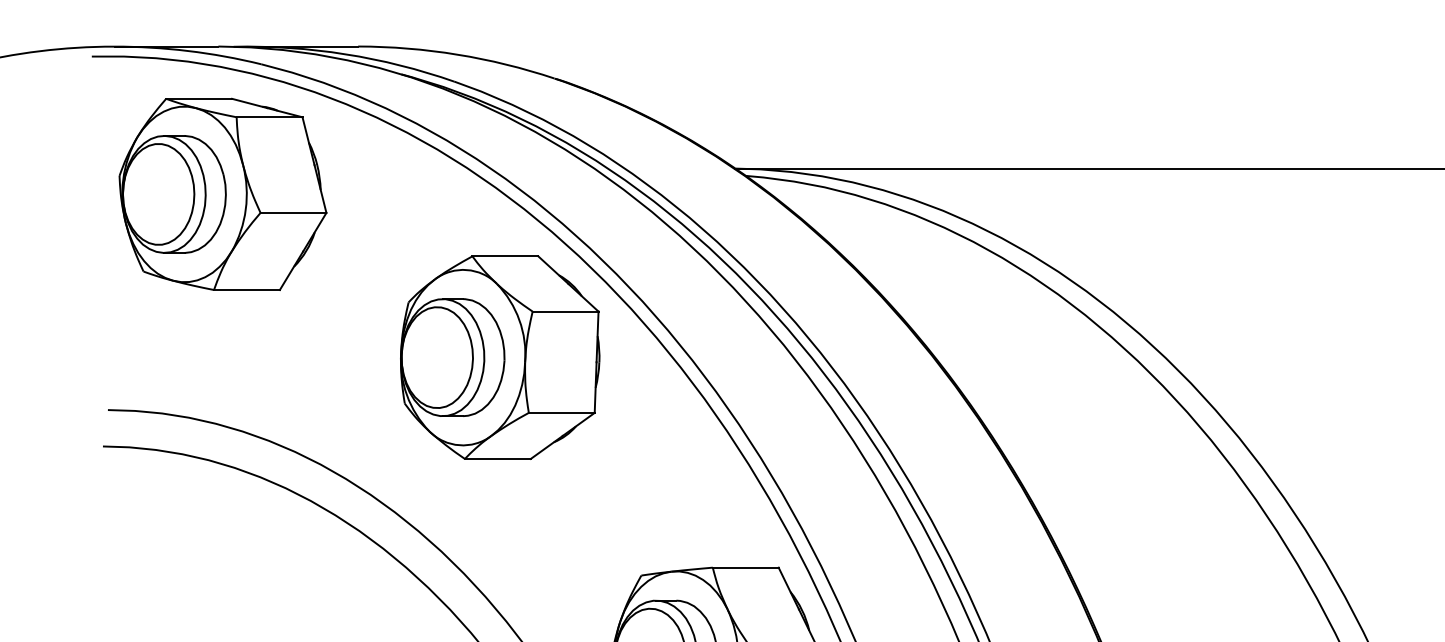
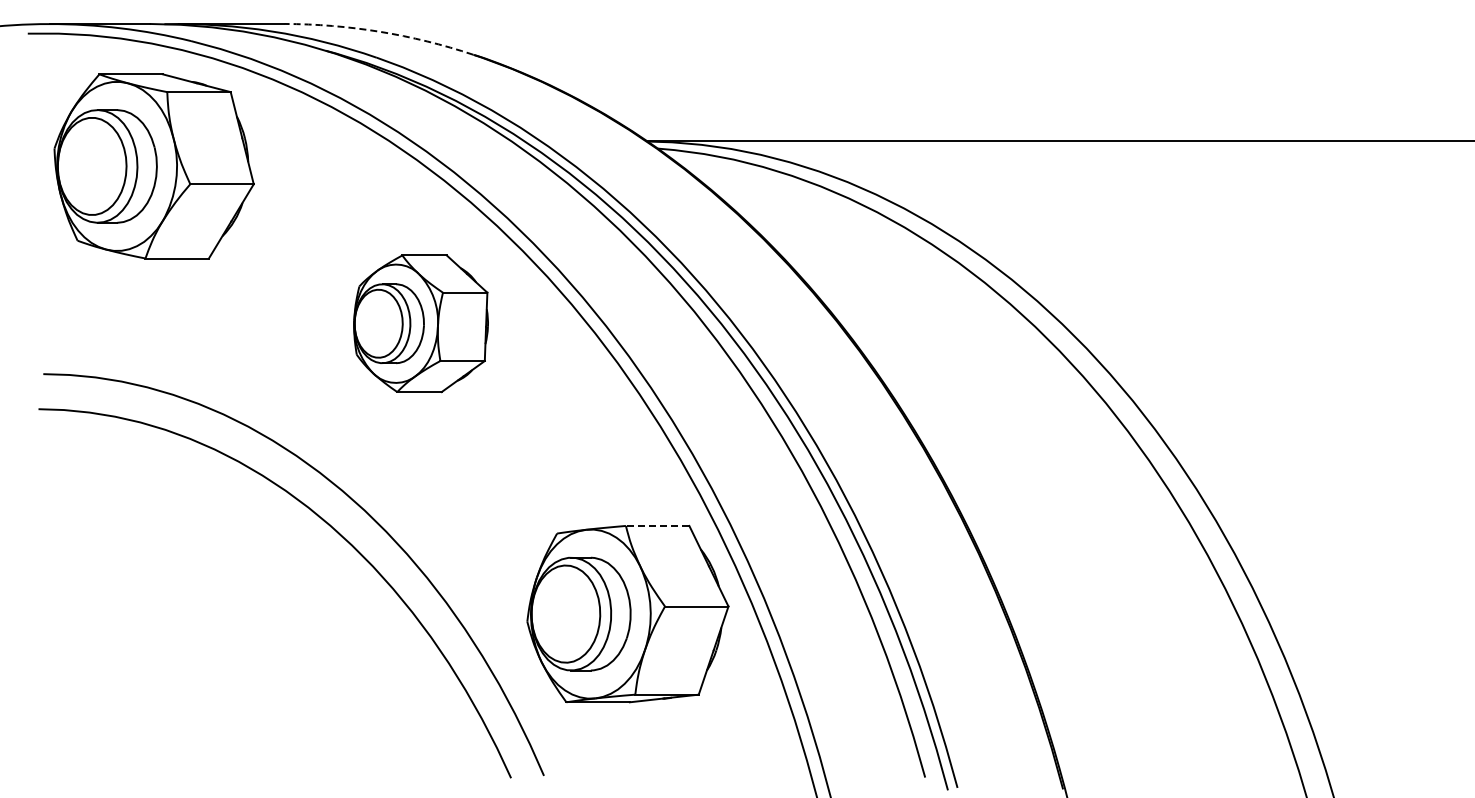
arc: (458, 54) -> (380, 31), solid -> dashed
part: (499, 357) -> (420, 323), size x0.7
line: (745, 567) -> (657, 525), solid -> dashed

